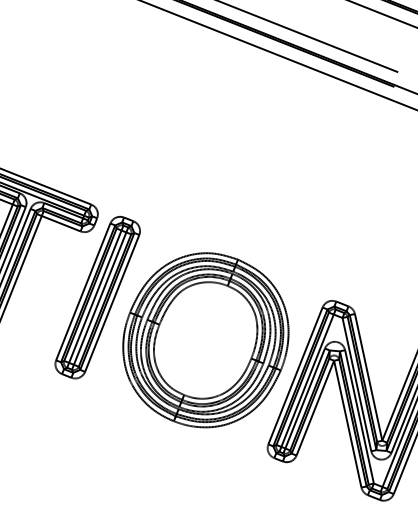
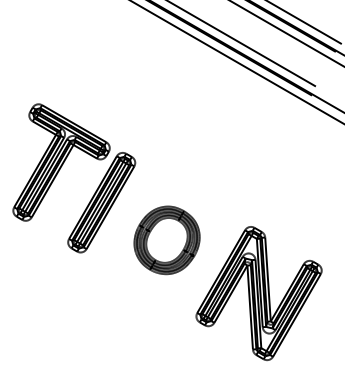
part: (205, 340) -> (166, 240), size x0.6

